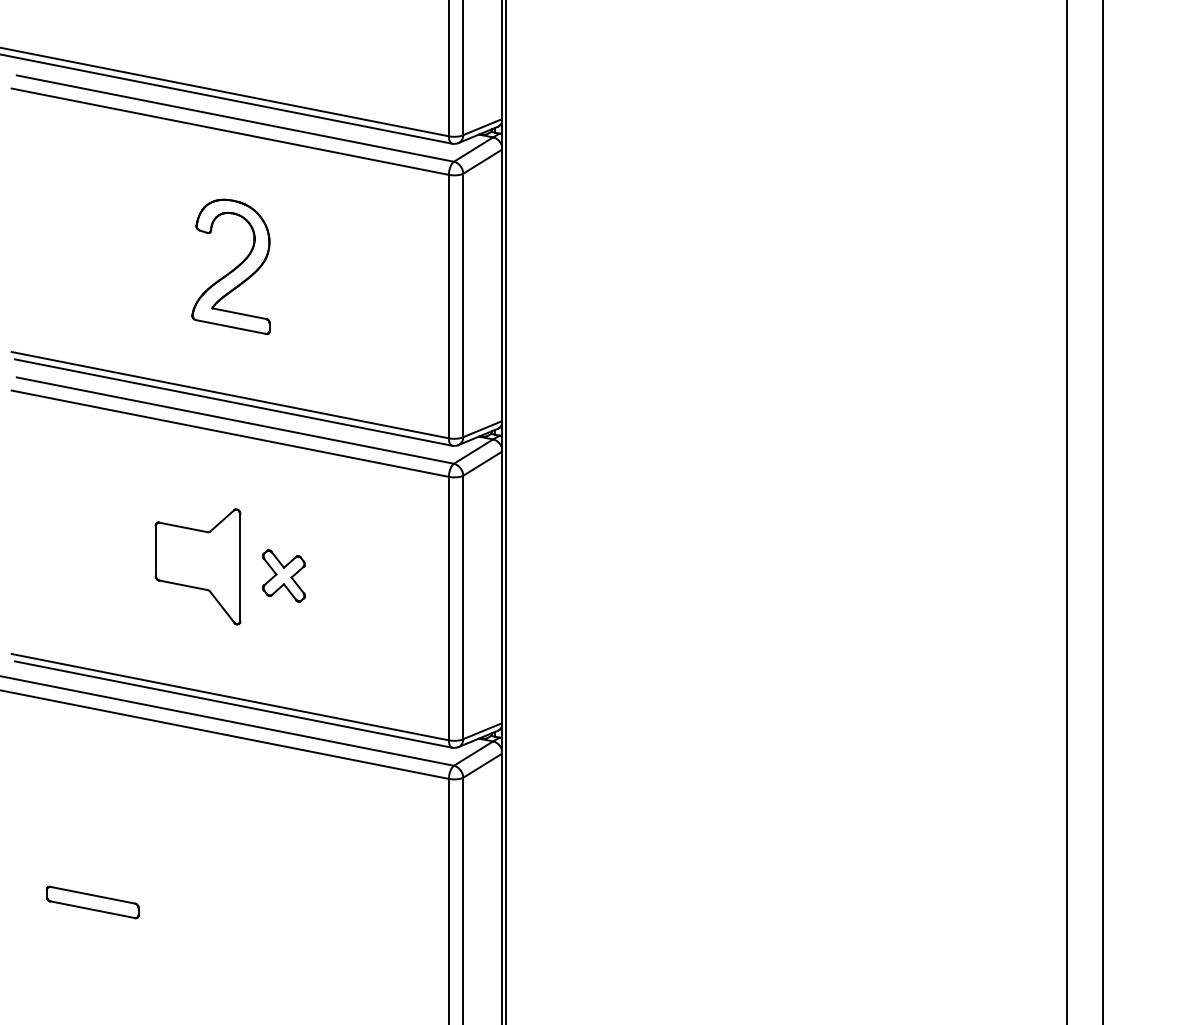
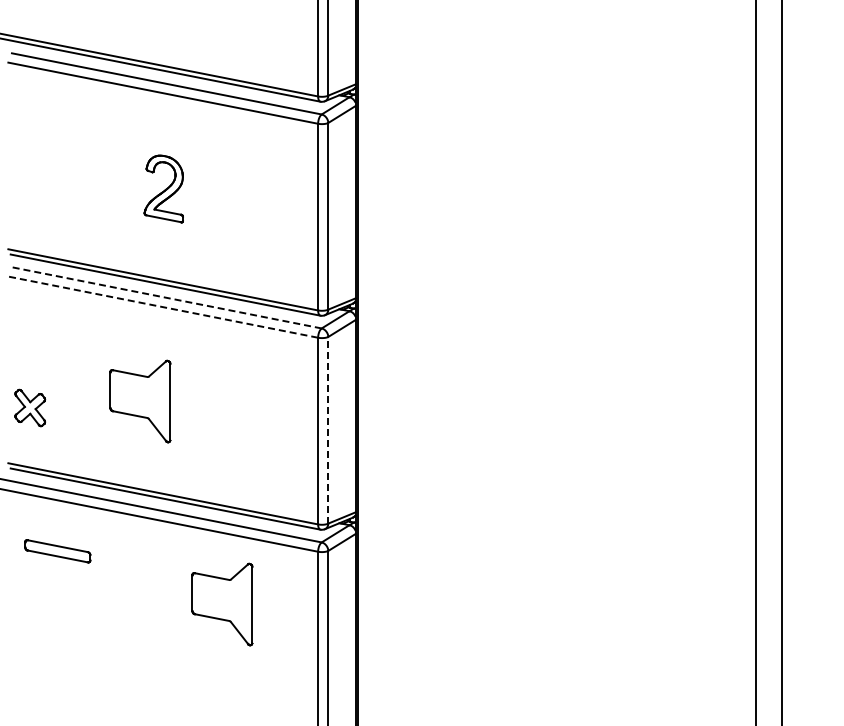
part: (230, 266) -> (163, 188), size x0.7
line: (234, 420) -> (166, 297), solid -> dashed
line: (230, 434) -> (163, 307), solid -> dashed
part: (284, 575) -> (30, 407), moved
line: (463, 606) -> (328, 429), solid -> dashed
part: (313, 853) -> (222, 604), added
part: (92, 902) -> (57, 551), moved

